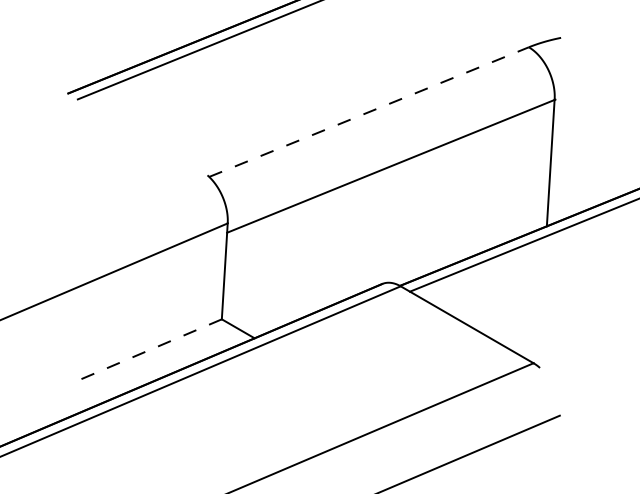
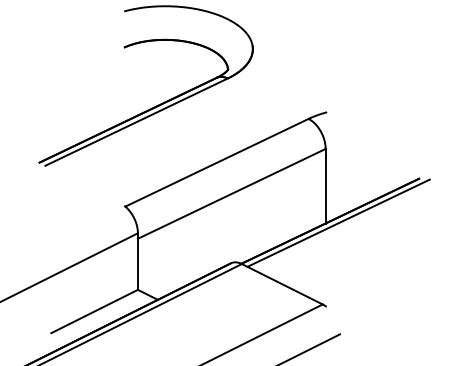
line: (368, 111) -> (216, 162), dashed -> solid
line: (145, 351) -> (94, 311), dashed -> solid

